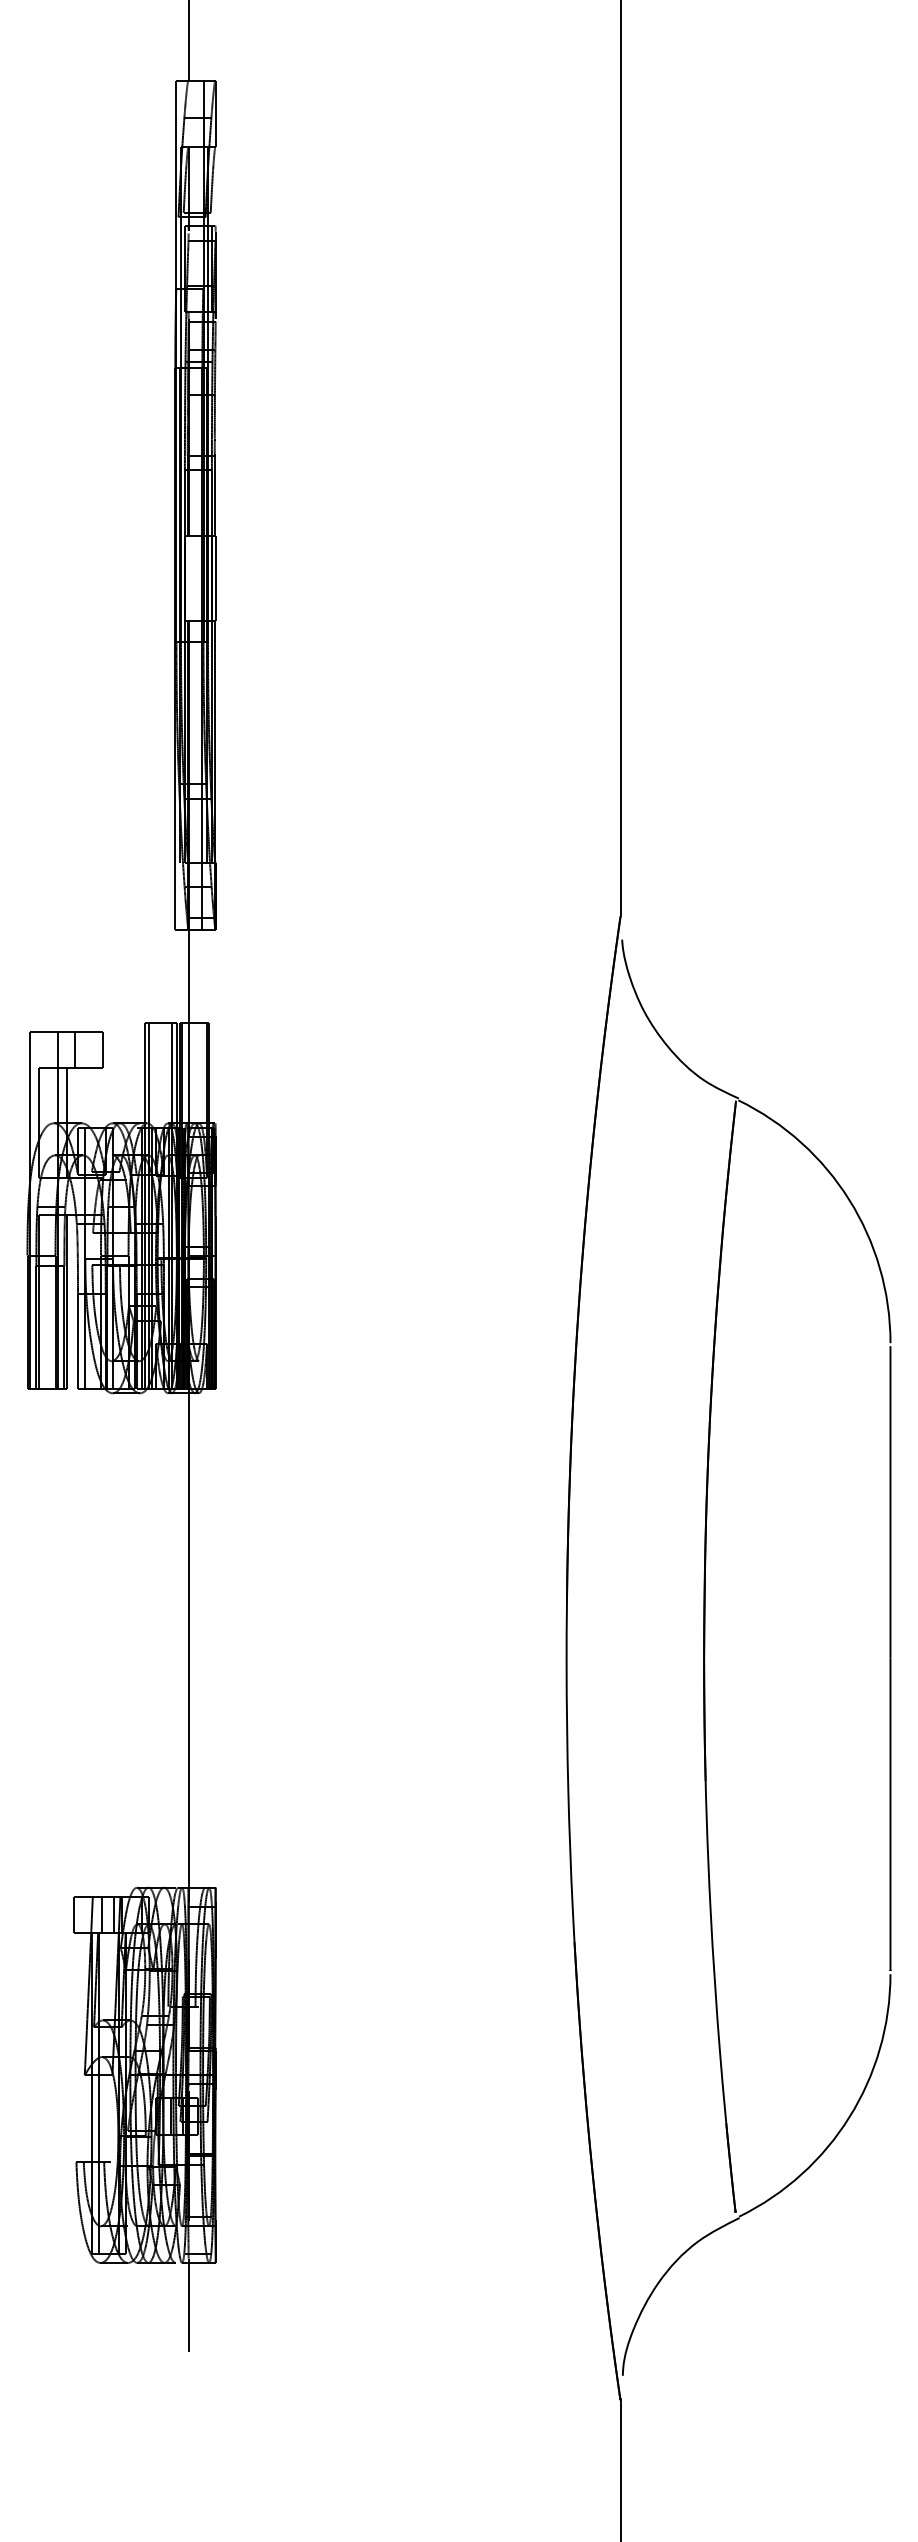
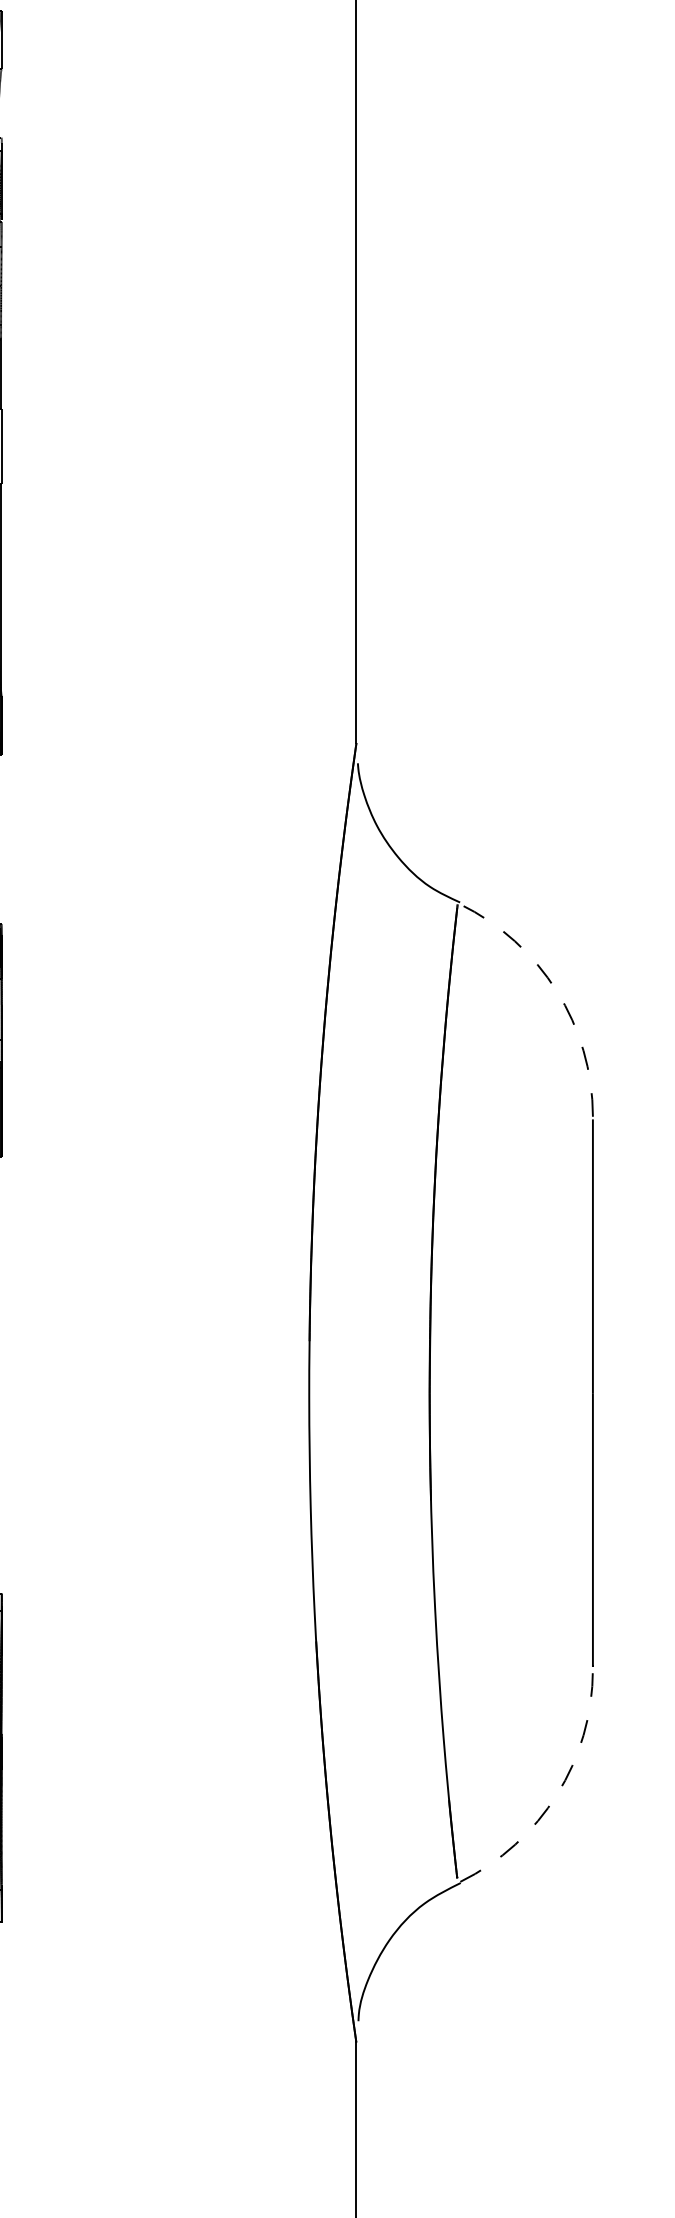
arc: (849, 1199) -> (557, 990), solid -> dashed
arc: (849, 2117) -> (557, 1794), solid -> dashed

